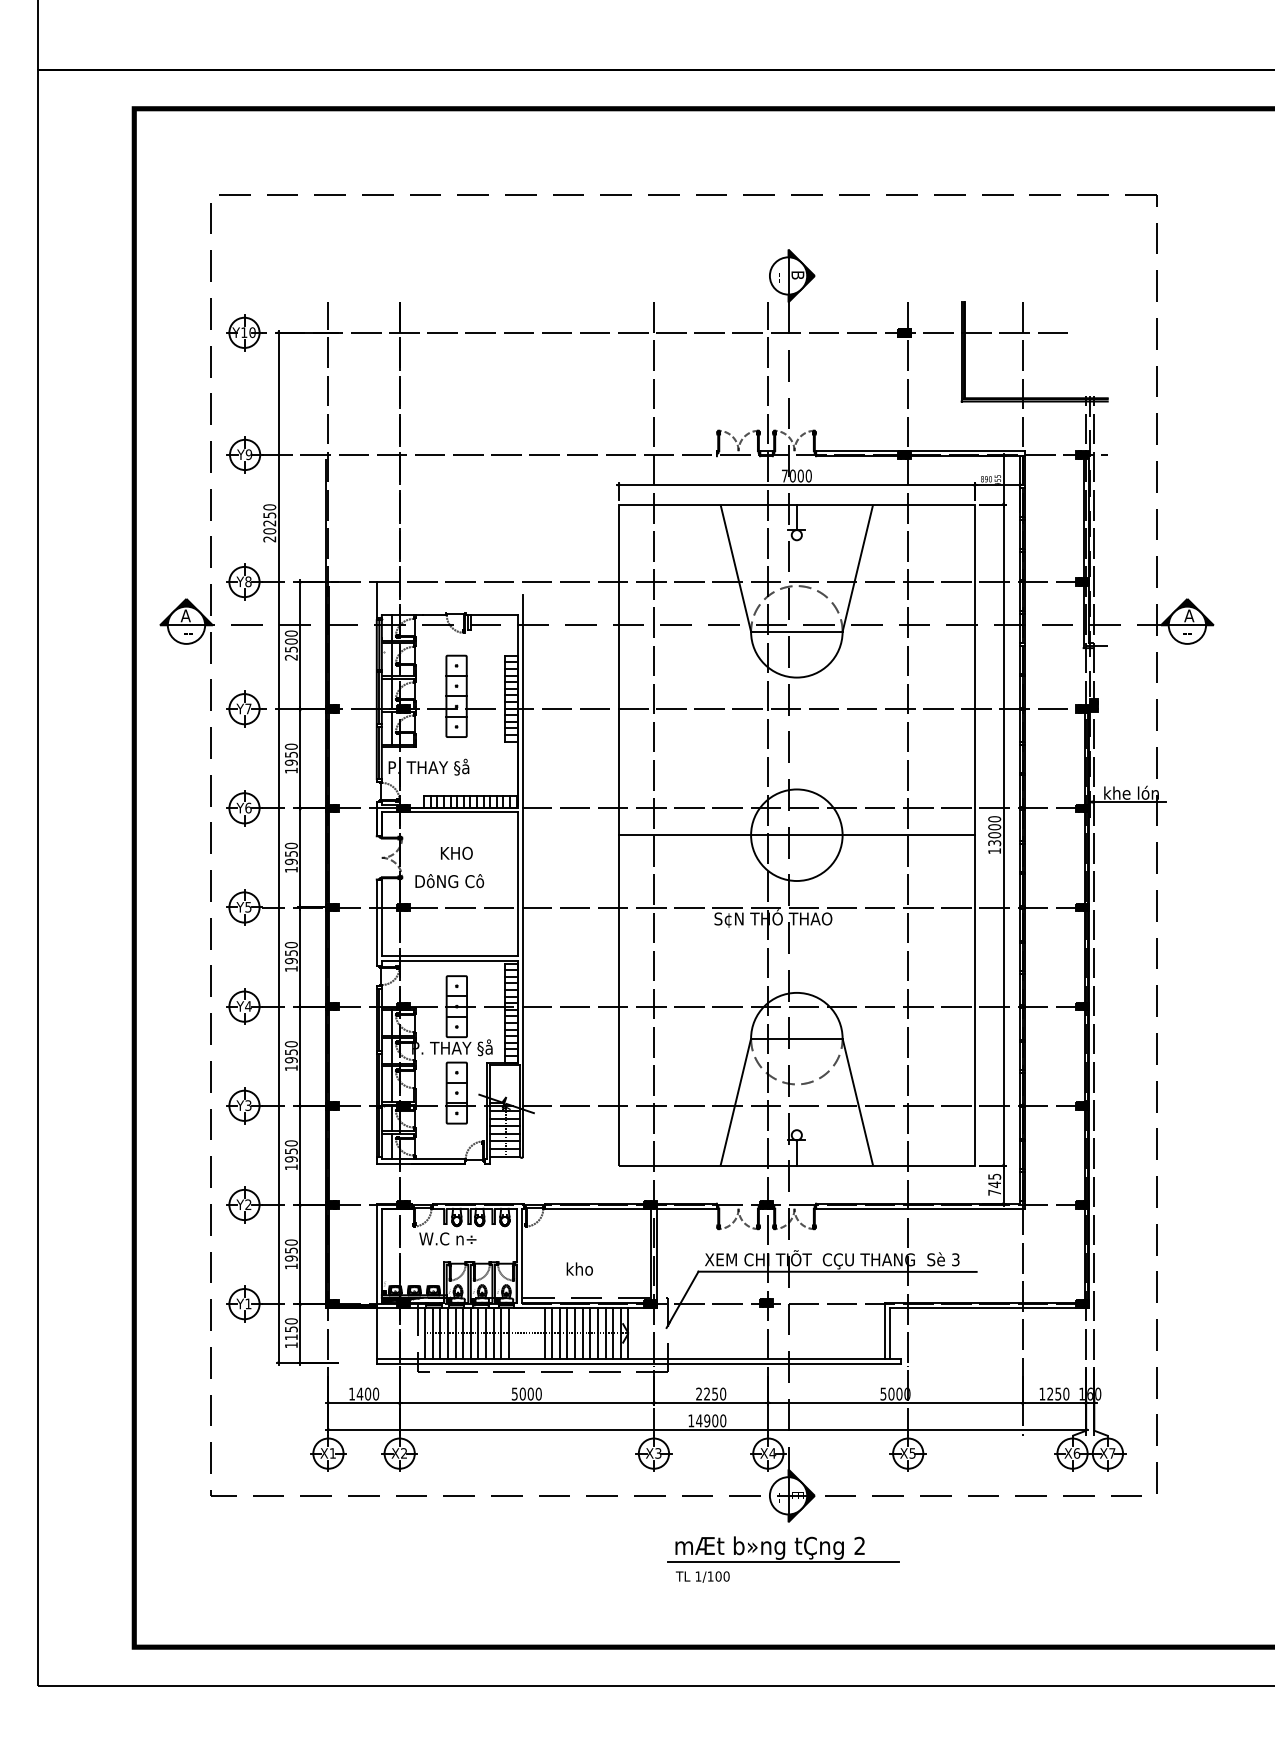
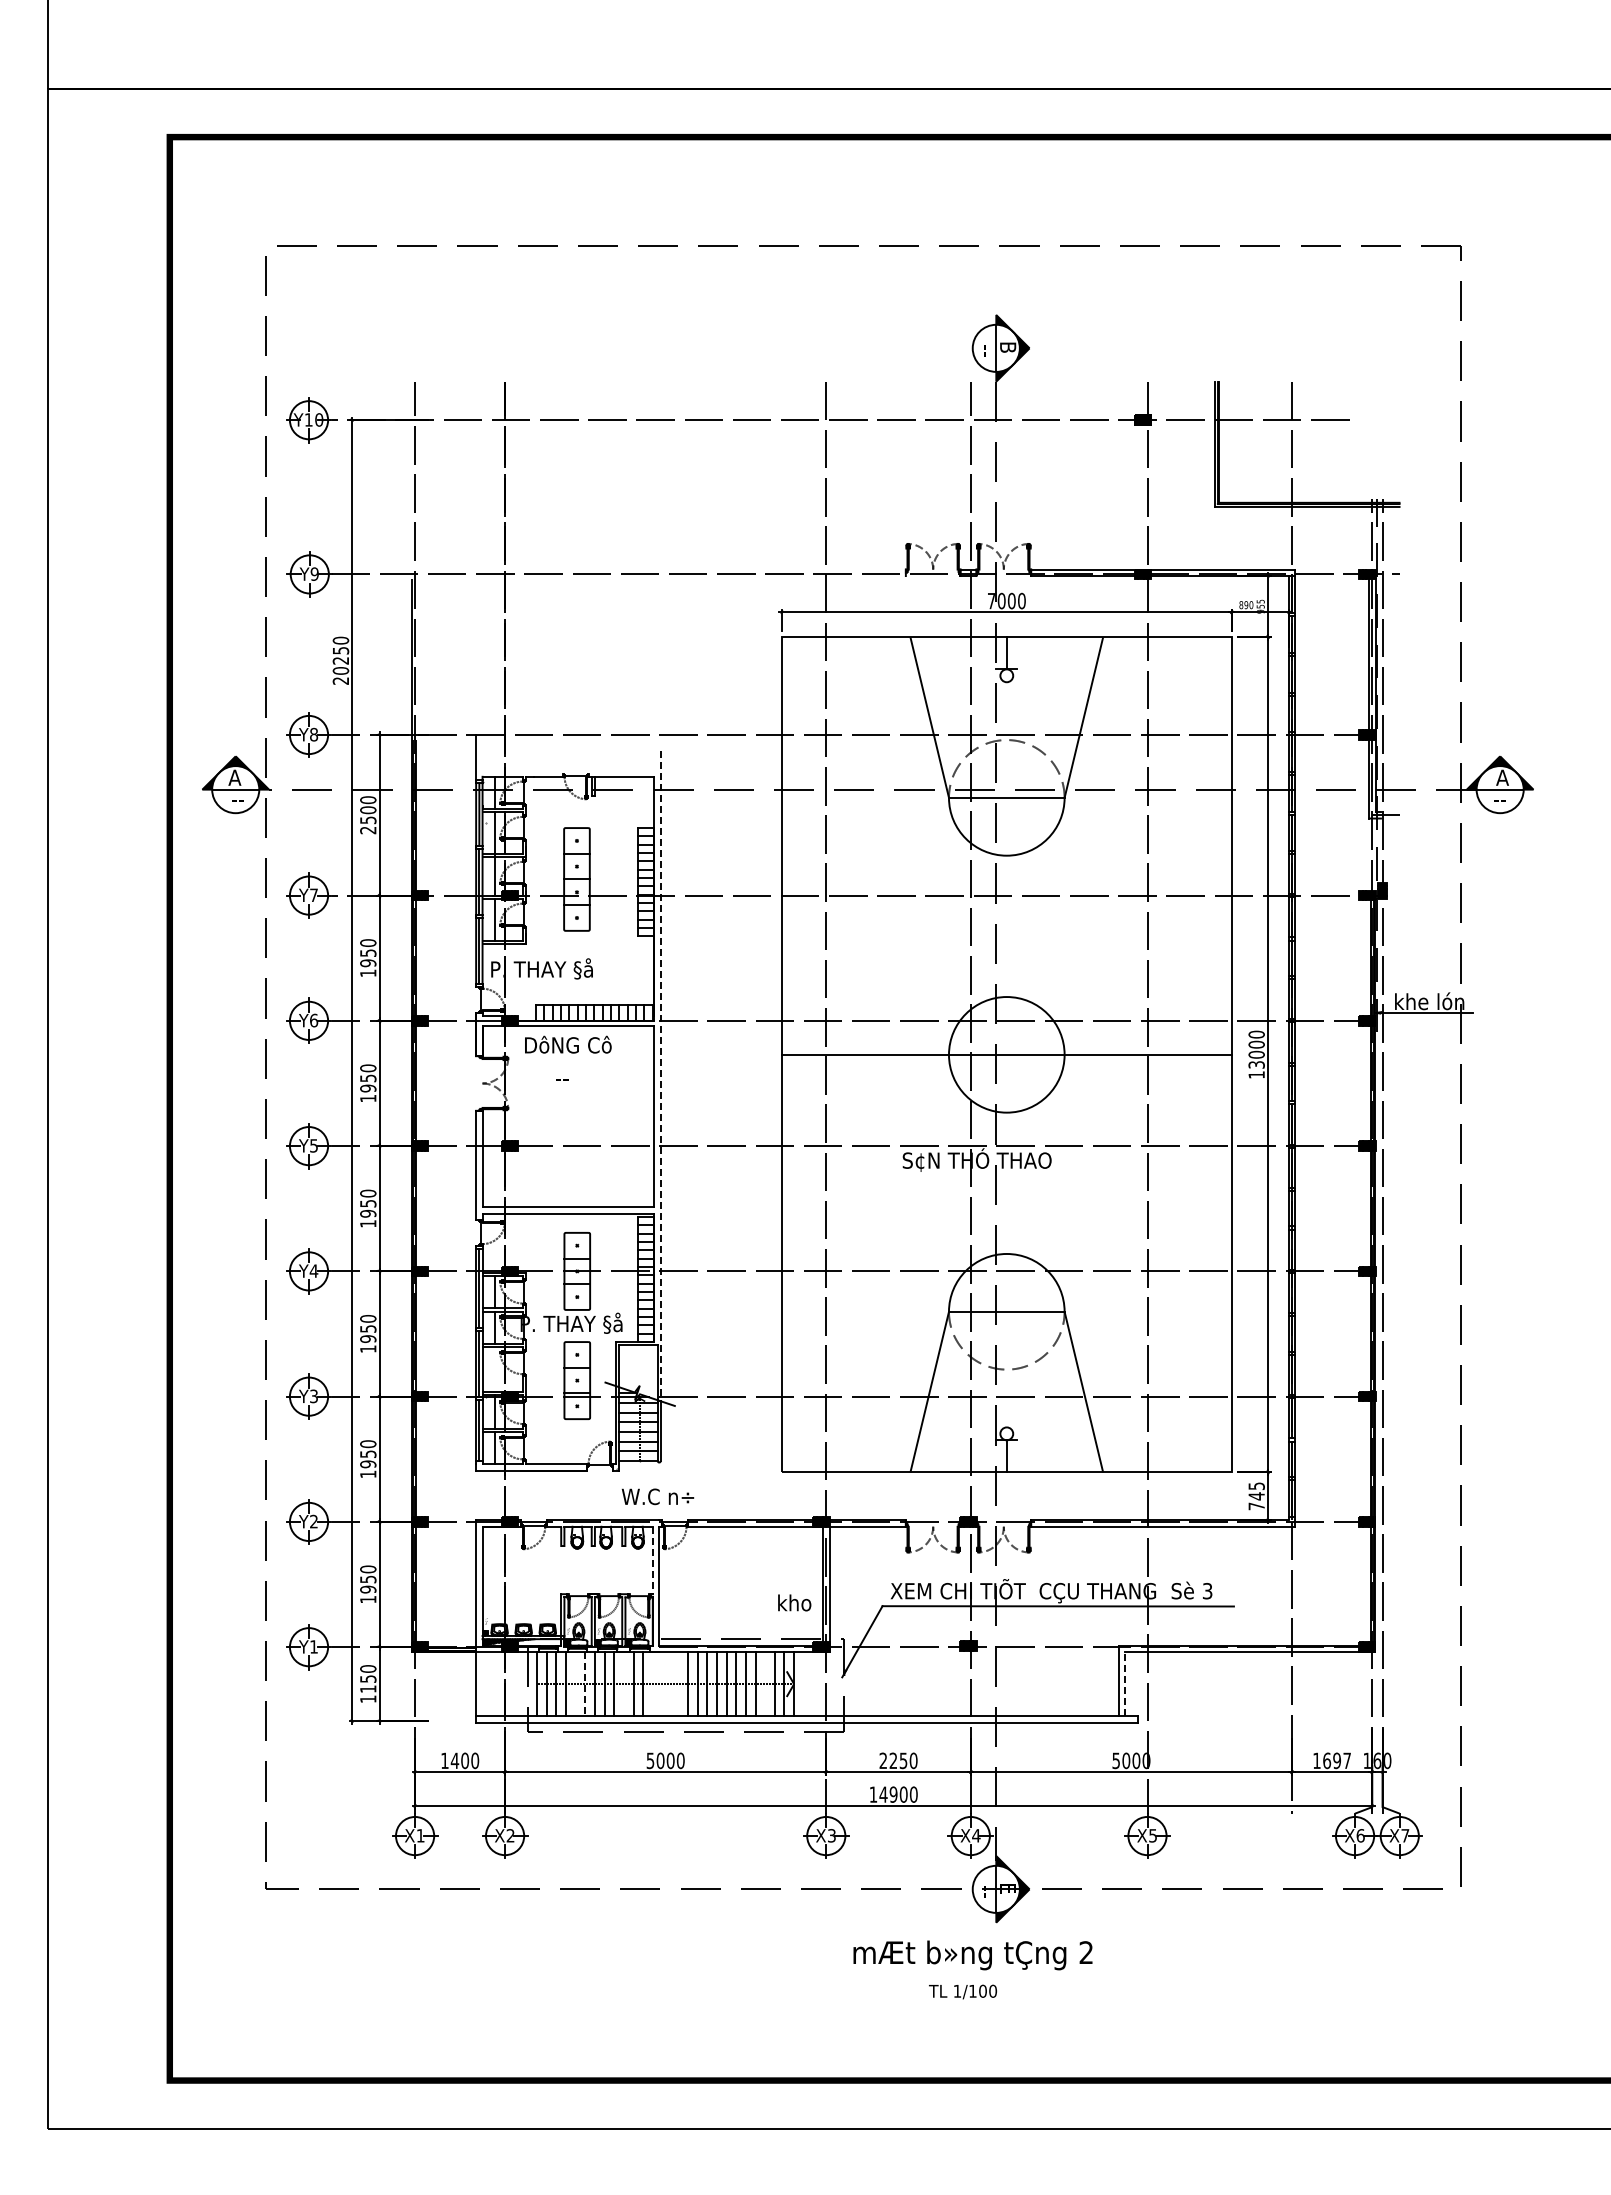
line: (522, 852) -> (660, 1076), solid -> dashed
text: (456, 853) -> (576, 1077), KHO -> --
text: (449, 880) -> (568, 1044), moved
line: (392, 1083) -> (495, 1368), removed
line: (516, 1235) -> (652, 1560), solid -> dashed
text: (447, 1238) -> (657, 1496), moved
text: (579, 1268) -> (794, 1602), moved
line: (890, 1332) -> (1124, 1683), solid -> dashed
line: (455, 1333) -> (575, 1684), removed
line: (463, 1333) -> (585, 1684), solid -> dashed
line: (493, 1333) -> (623, 1684), removed
line: (605, 1333) -> (765, 1684), removed
text: (1058, 1393) -> (1337, 1760), 1250 -> 1697
line: (783, 1562) -> (989, 1973), removed
text: (702, 1576) -> (962, 1991), moved

